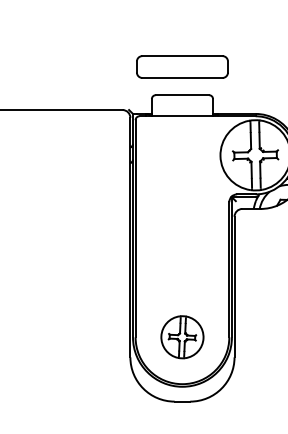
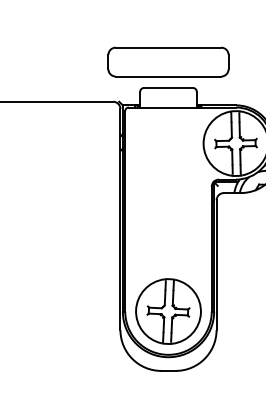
part: (182, 66) -> (168, 61), size x1.43
part: (182, 337) -> (168, 311), size x1.67

